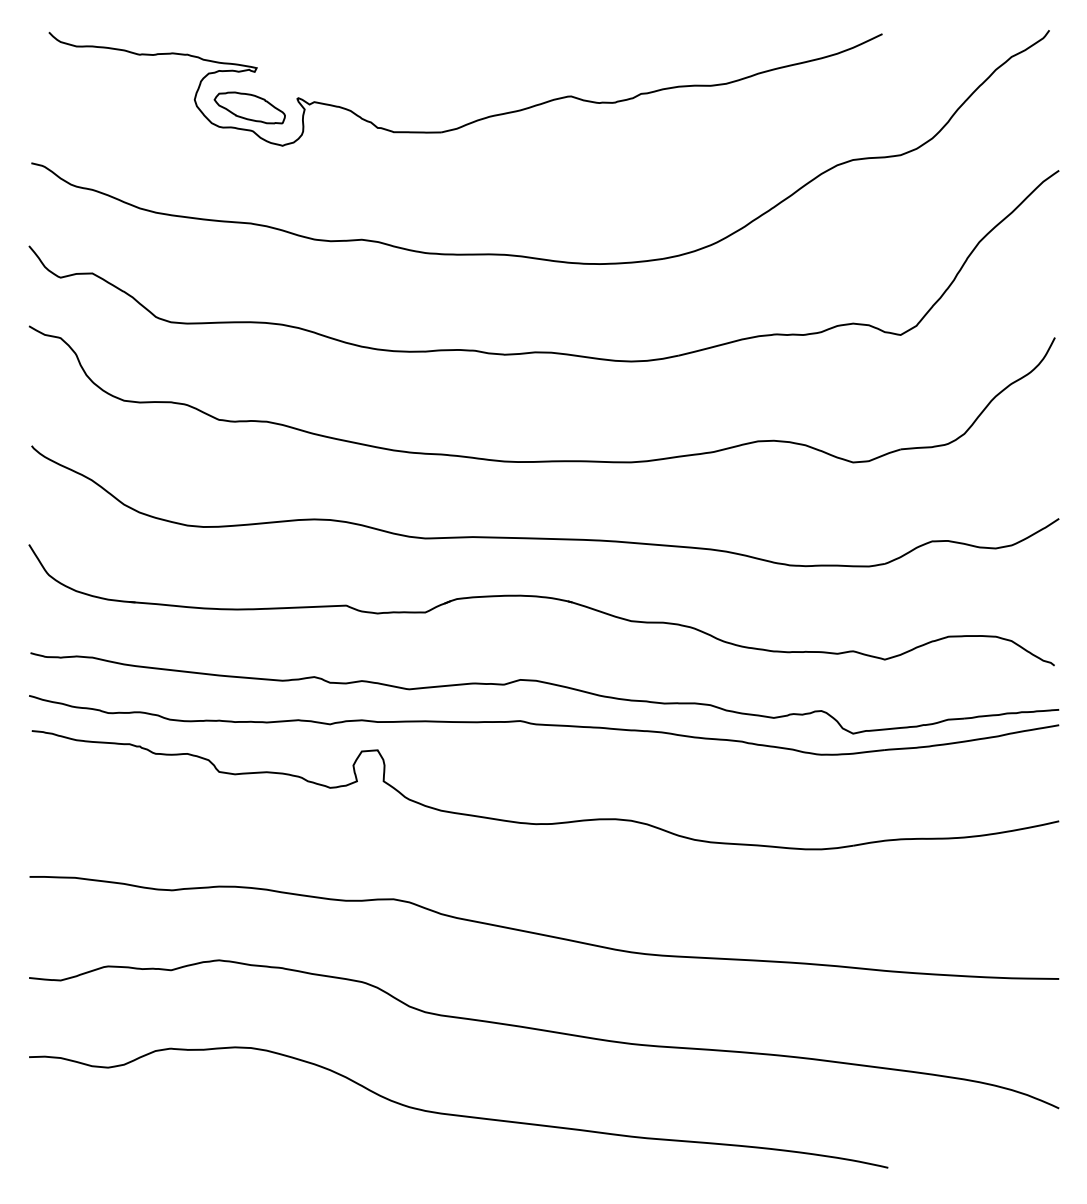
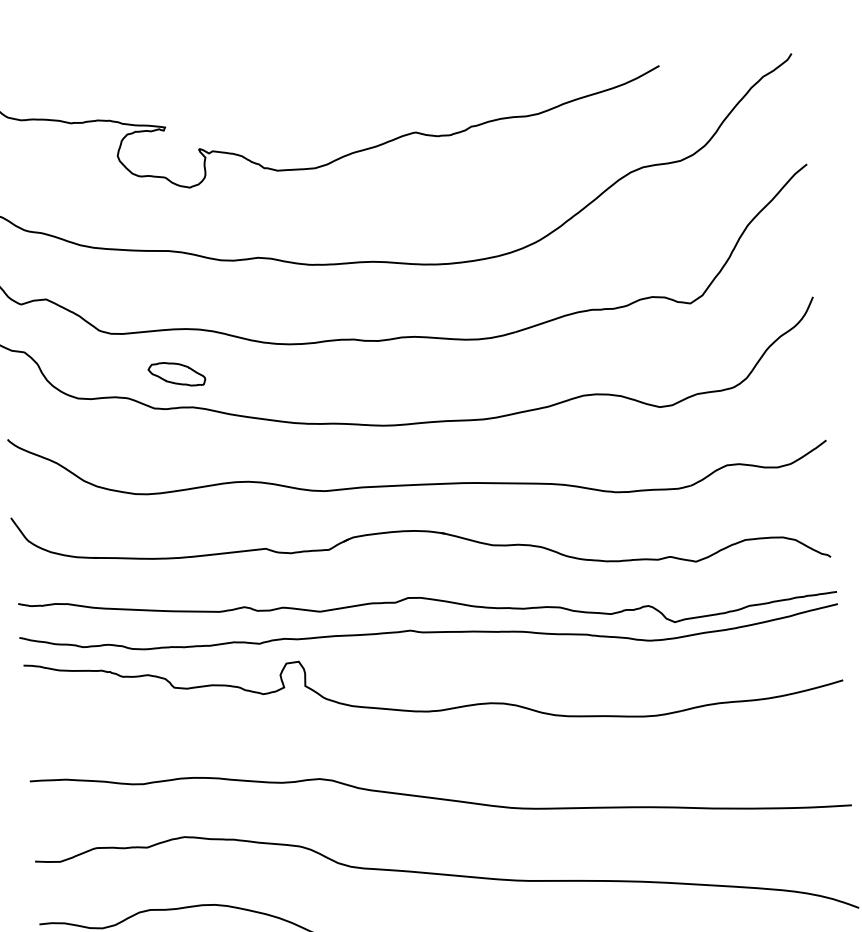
part: (249, 107) -> (176, 374), moved

